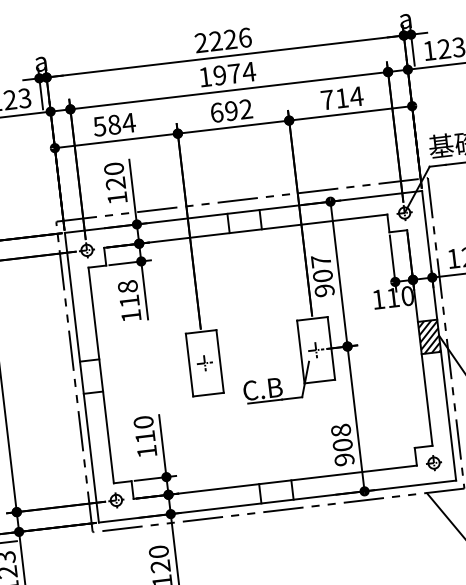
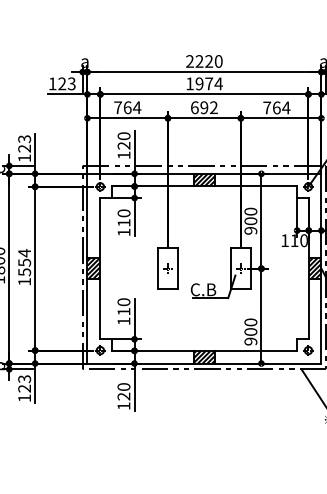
text: (244, 37) -> (218, 61), 2226 -> 2220
text: (341, 97) -> (276, 107), 714 -> 764
text: (106, 125) -> (122, 107), 584 -> 764
hatch: (243, 220) -> (203, 179), added
text: (320, 261) -> (250, 211), 907 -> 900
text: (128, 286) -> (124, 213), 118 -> 110
hatch: (91, 376) -> (93, 268), added
text: (340, 430) -> (250, 322), 908 -> 900
hatch: (274, 490) -> (203, 356), added

